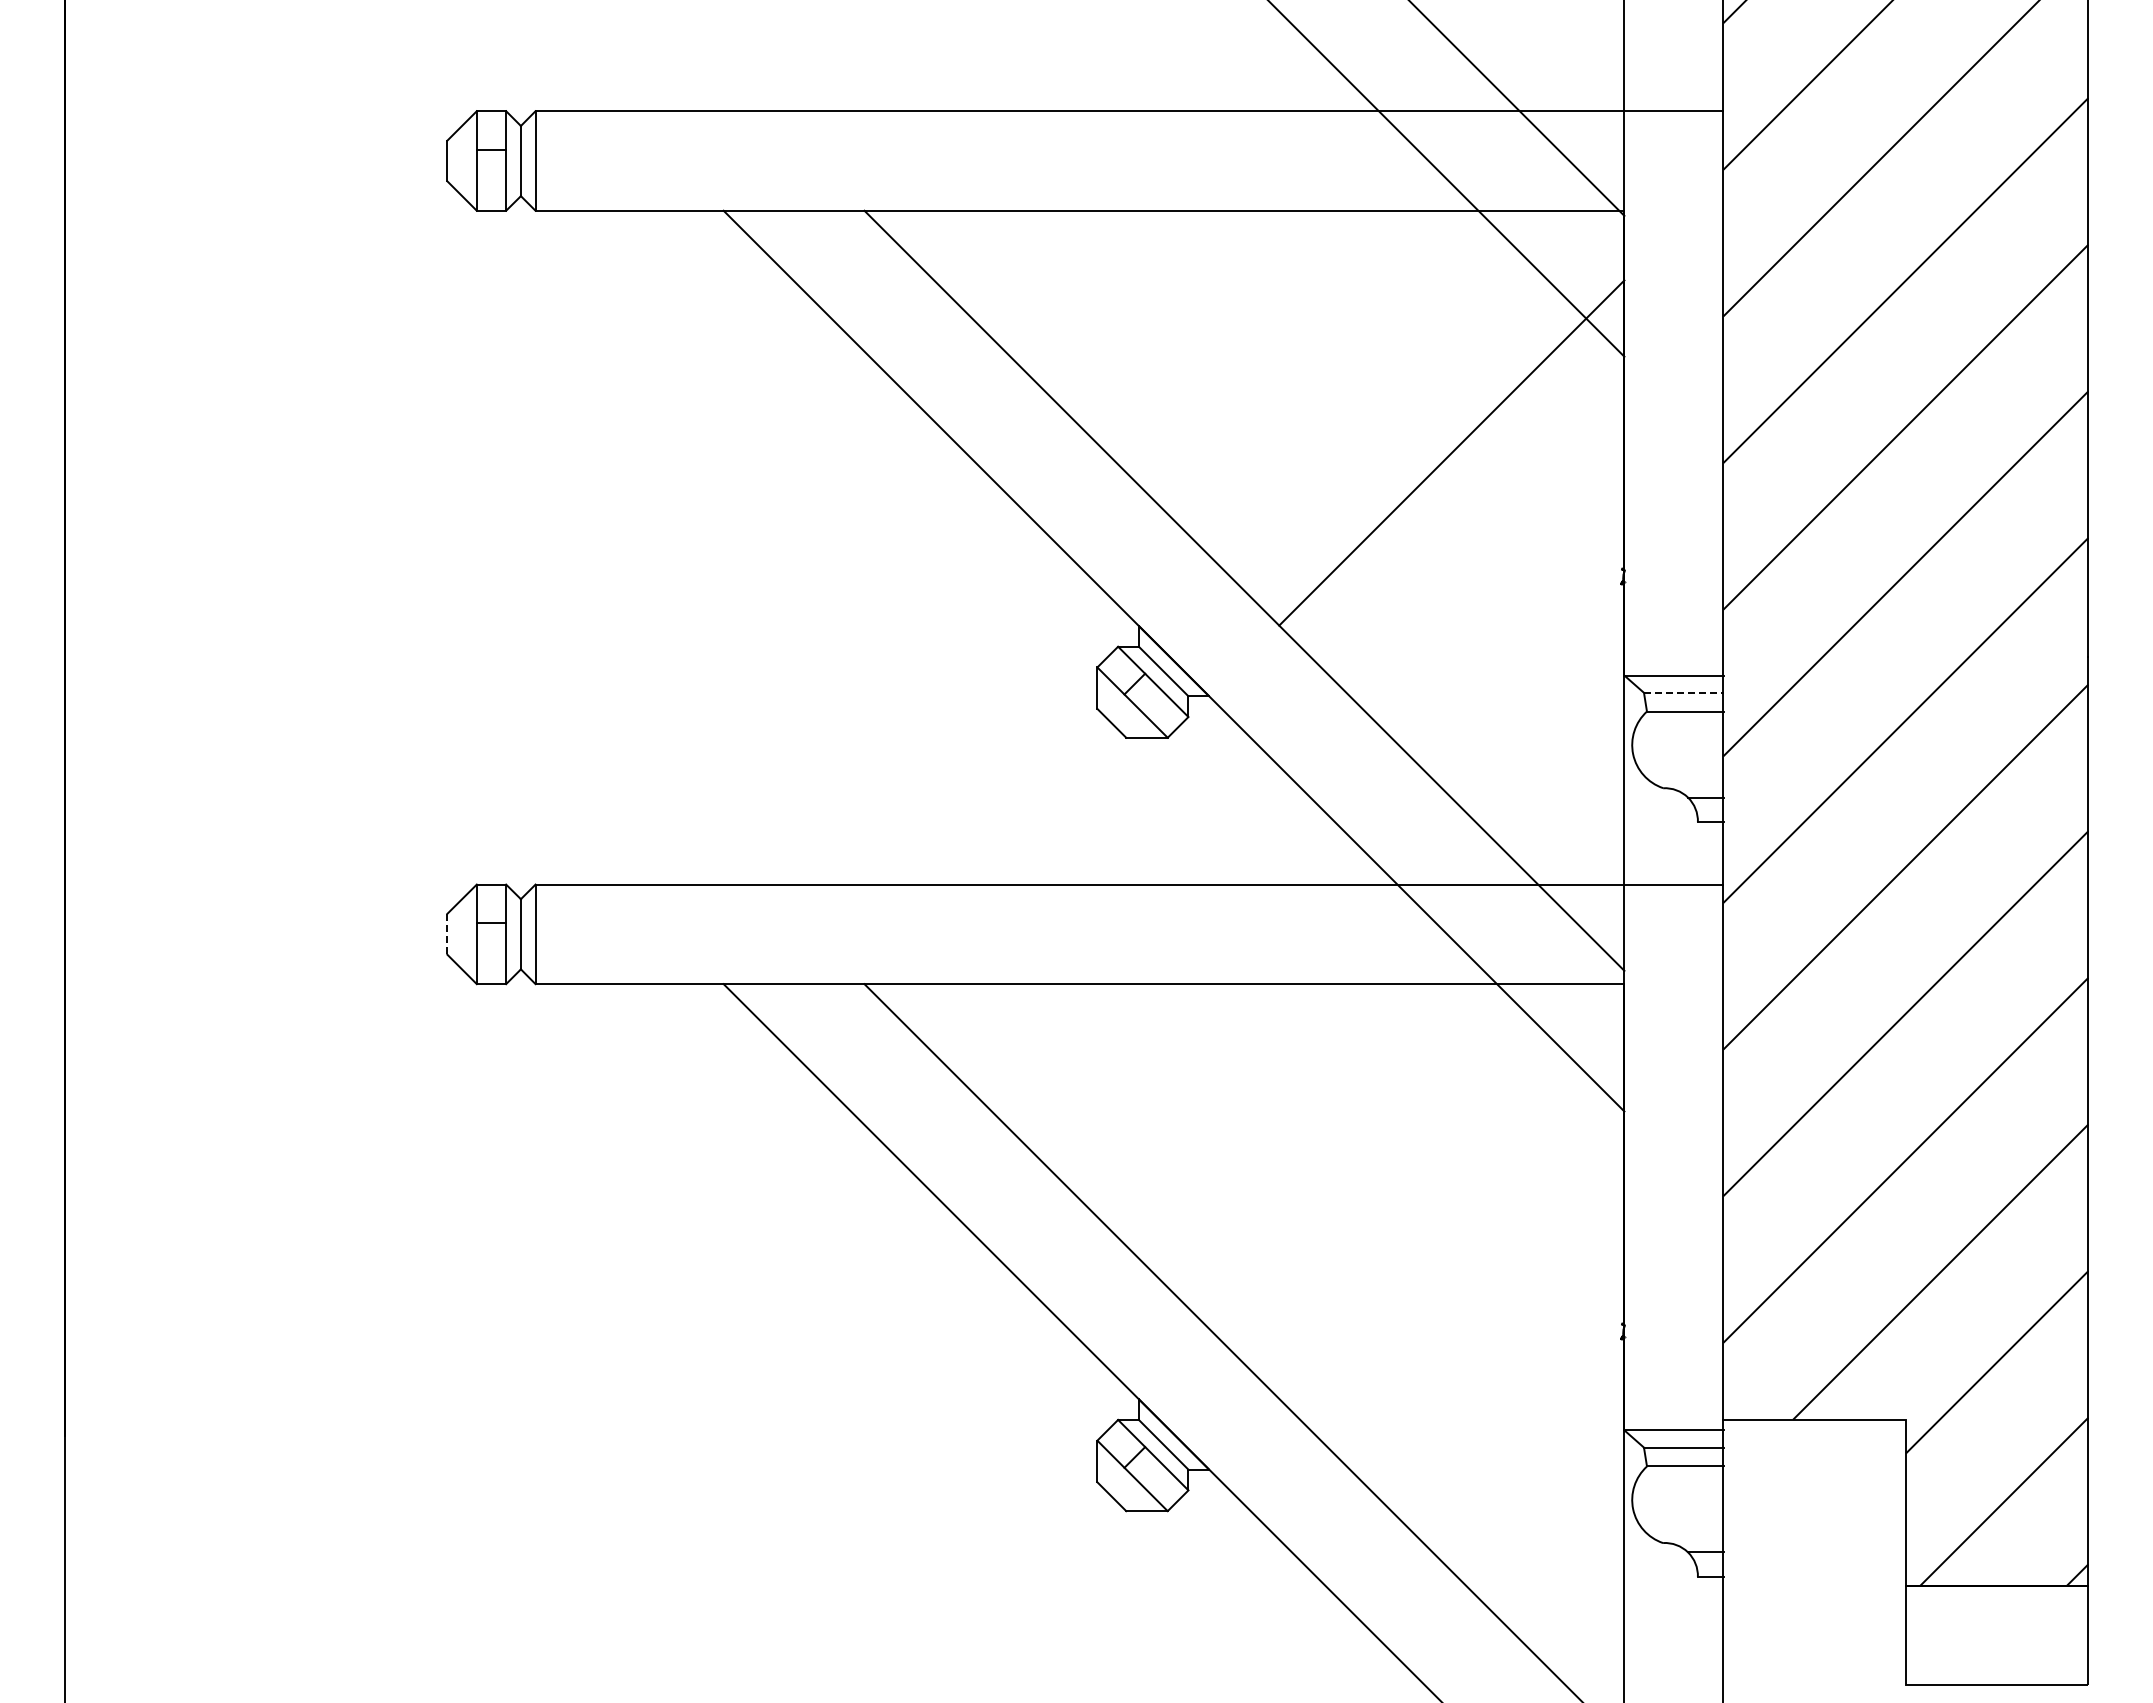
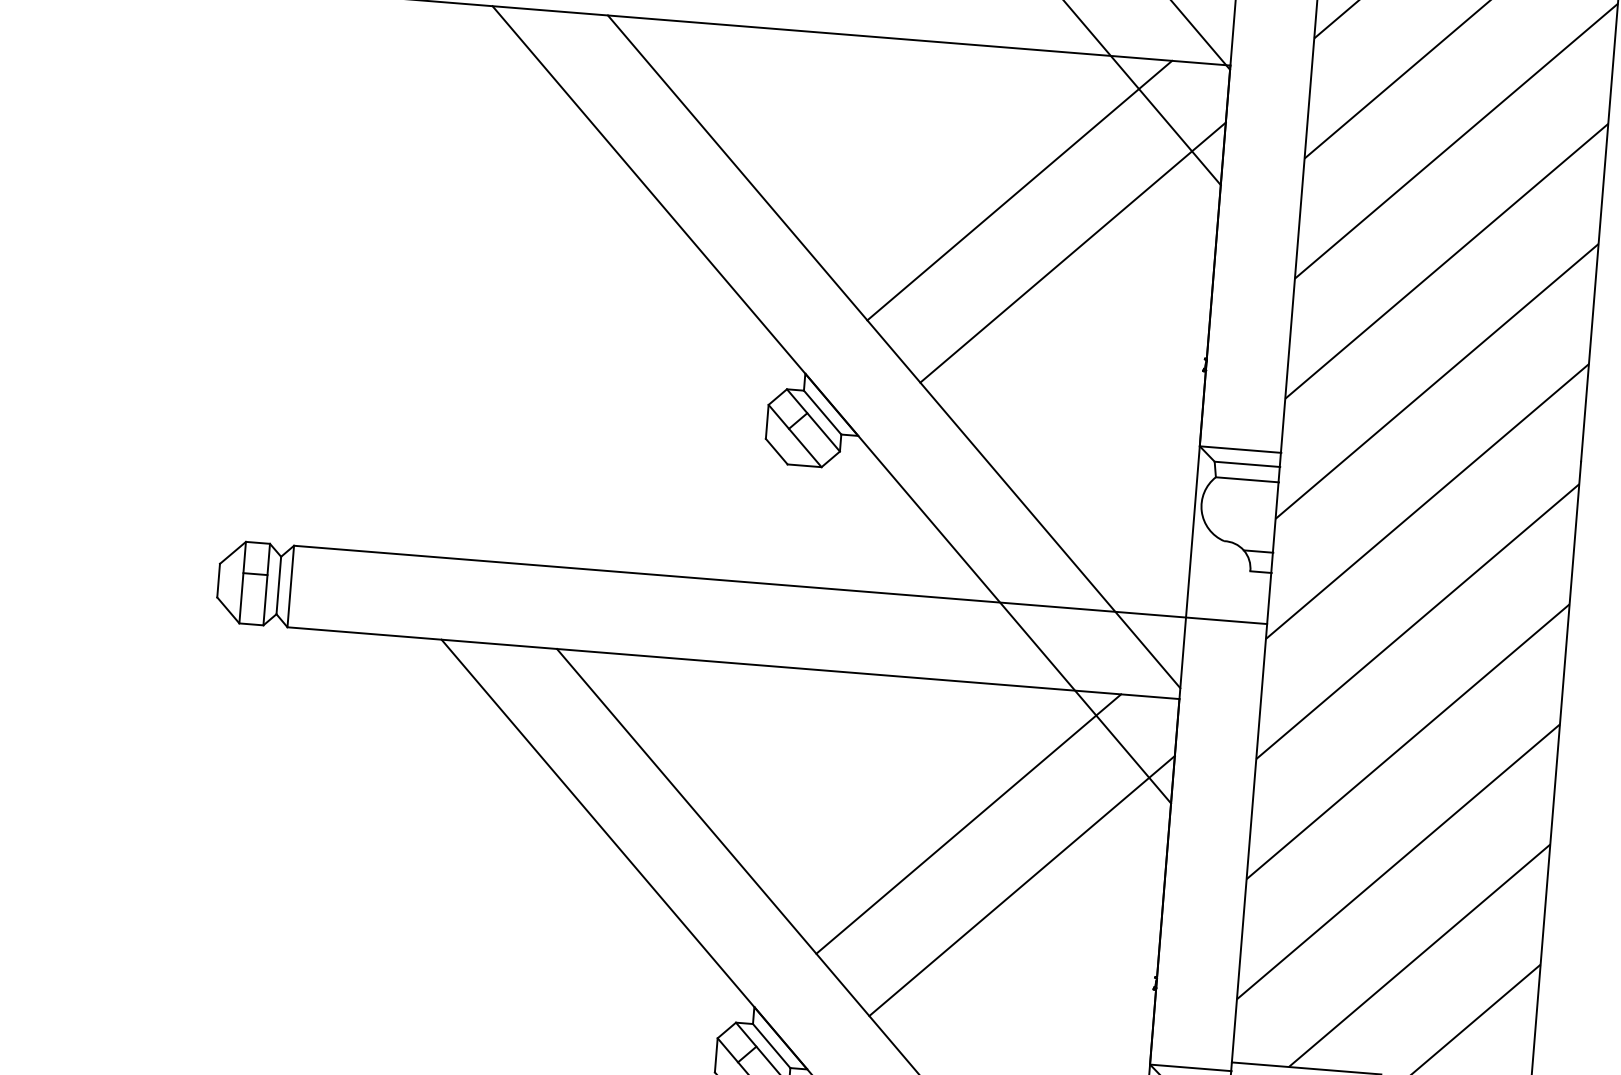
line: (1380, 382) -> (1019, 190), added
line: (1683, 692) -> (1247, 464), dashed -> solid
line: (447, 934) -> (218, 580), dashed -> solid
line: (1380, 1156) -> (968, 824), added
line: (1451, 1225) -> (1021, 885), added

